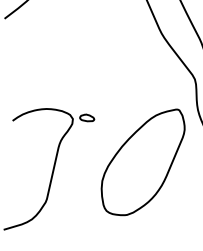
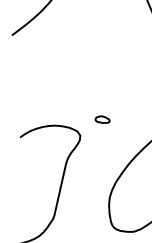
part: (87, 117) -> (102, 119), moved

